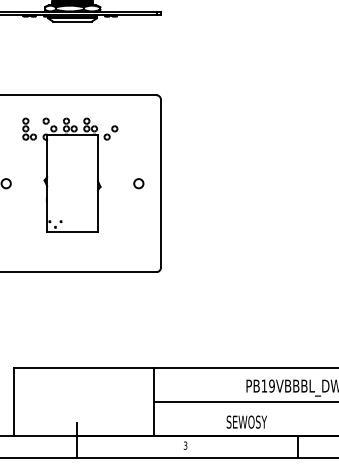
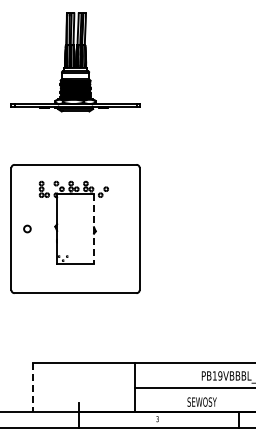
circle: (138, 182) -> (123, 228), removed
line: (98, 184) -> (94, 229), solid -> dashed
line: (14, 402) -> (33, 387), solid -> dashed

